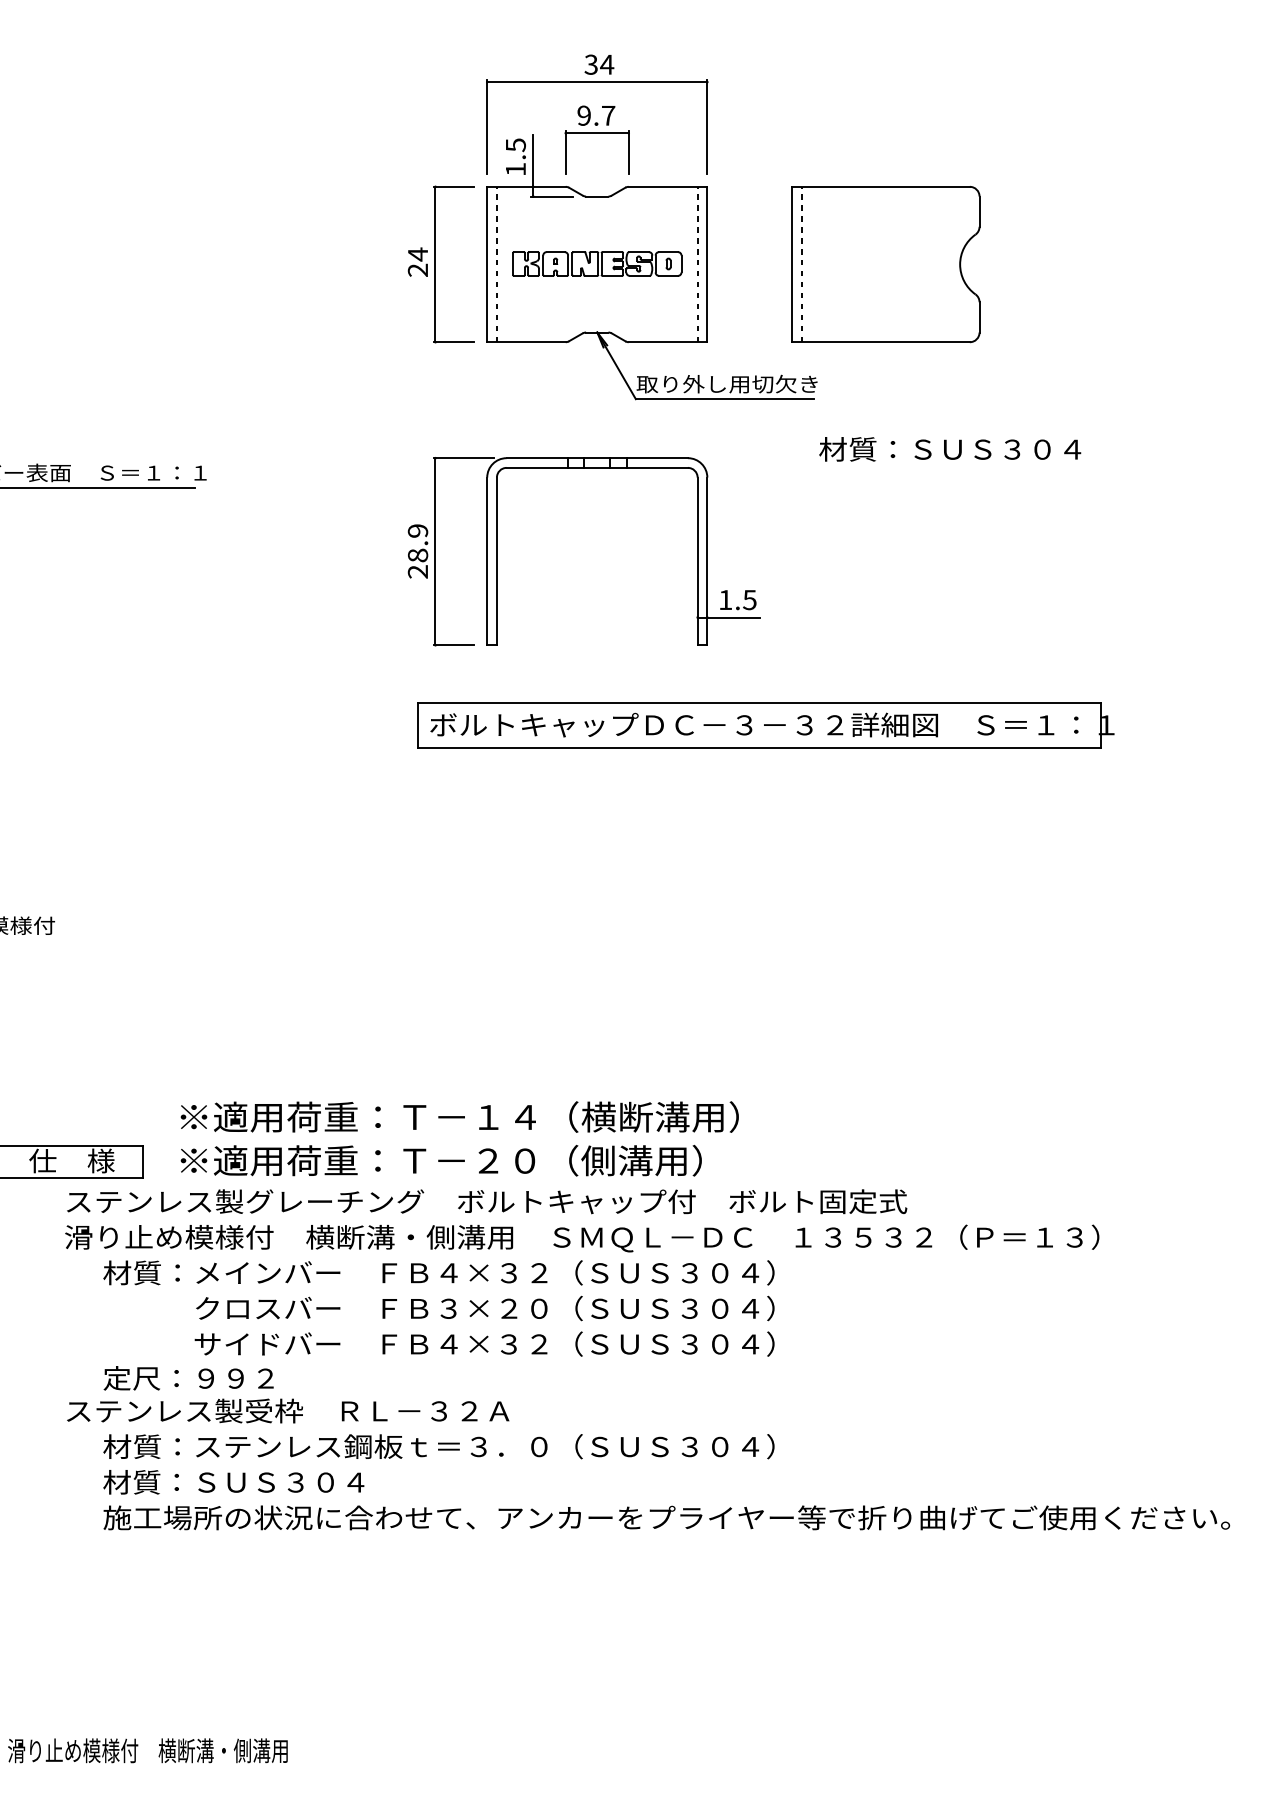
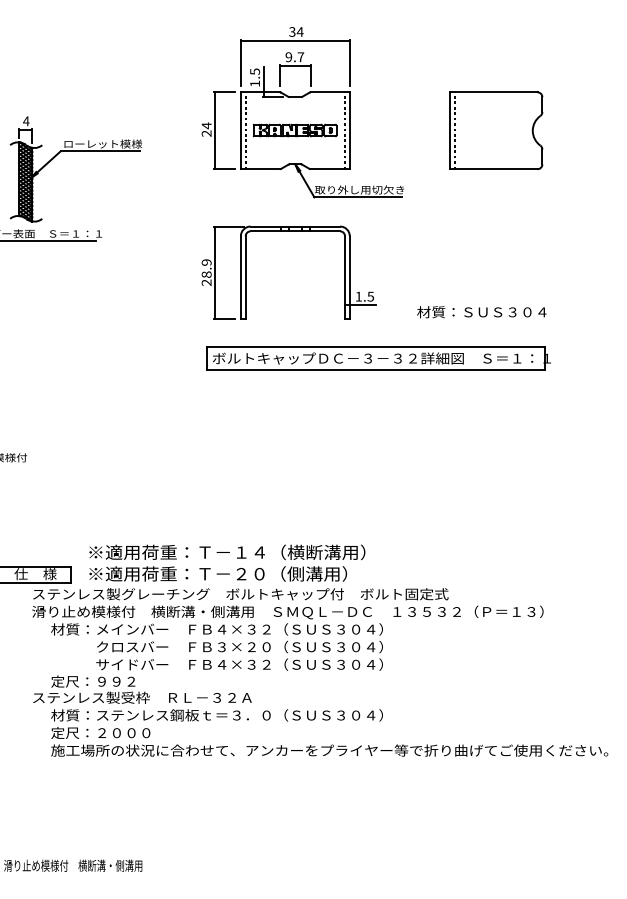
part: (886, 263) -> (496, 130), moved
part: (152, 306) -> (75, 151), added
text: (949, 449) -> (481, 312), moved
text: (233, 1481) -> (115, 732), 材質：ＳＵＳ３０４ -> 定尺：２０００

